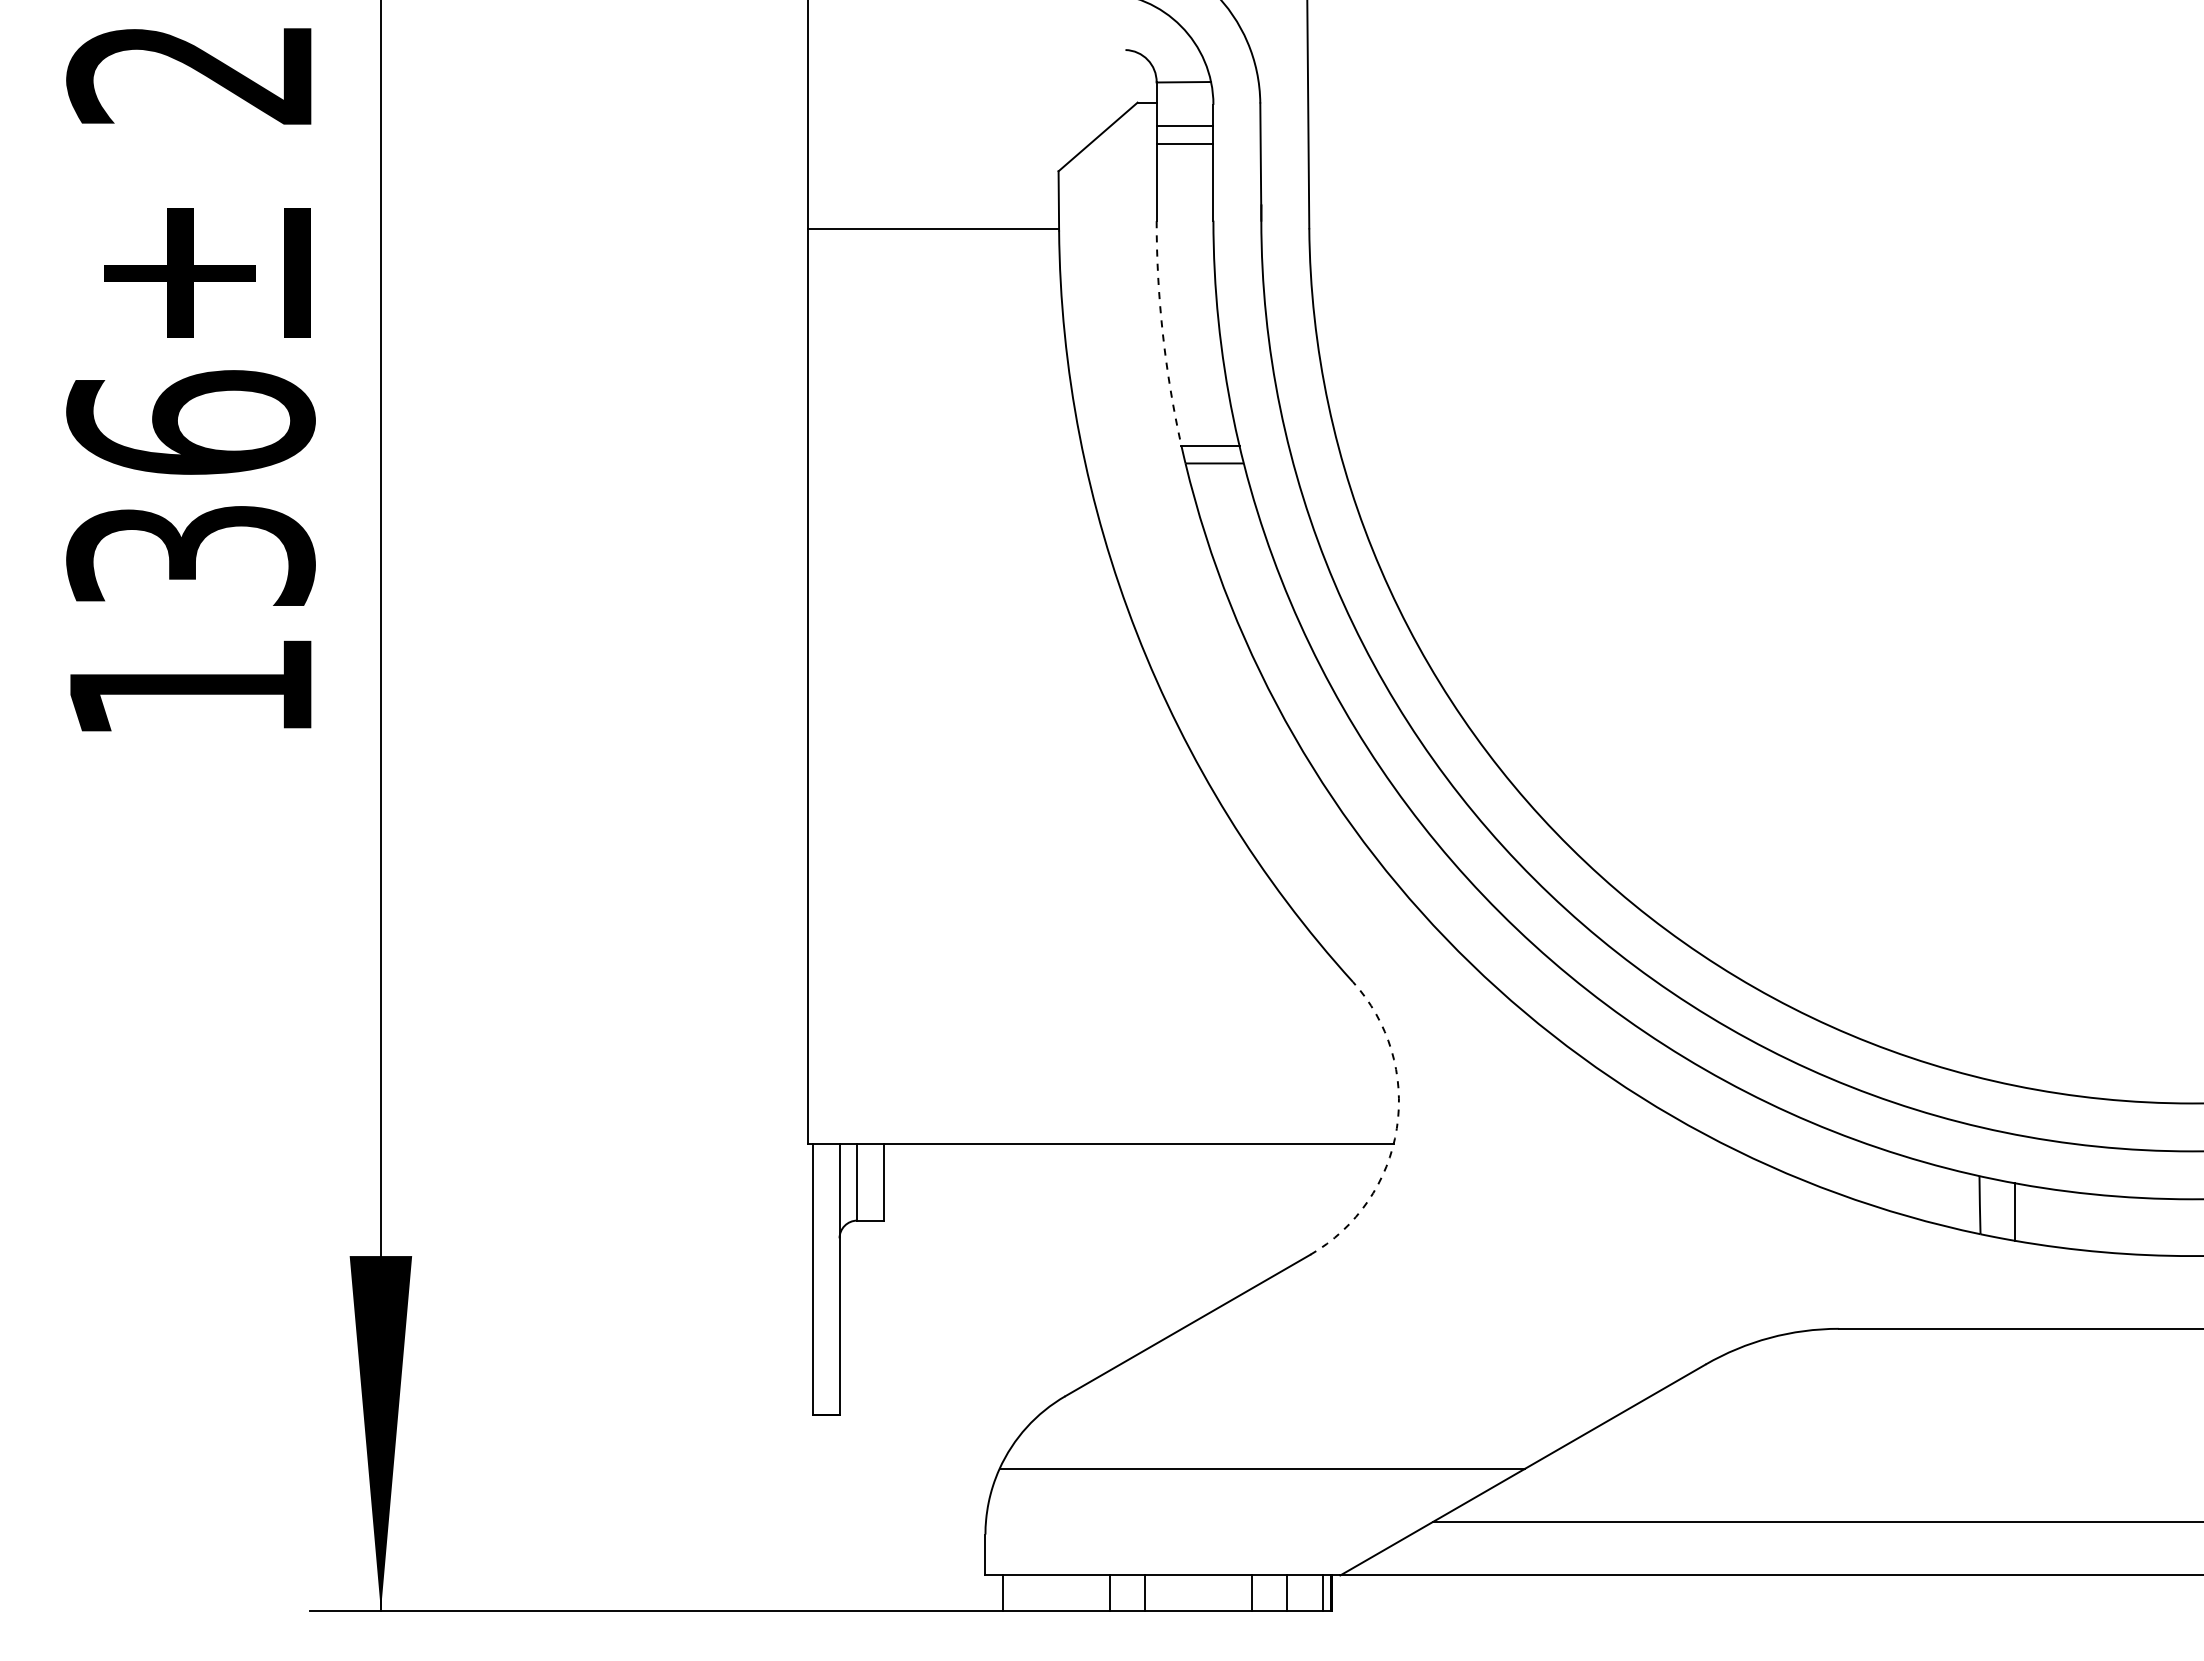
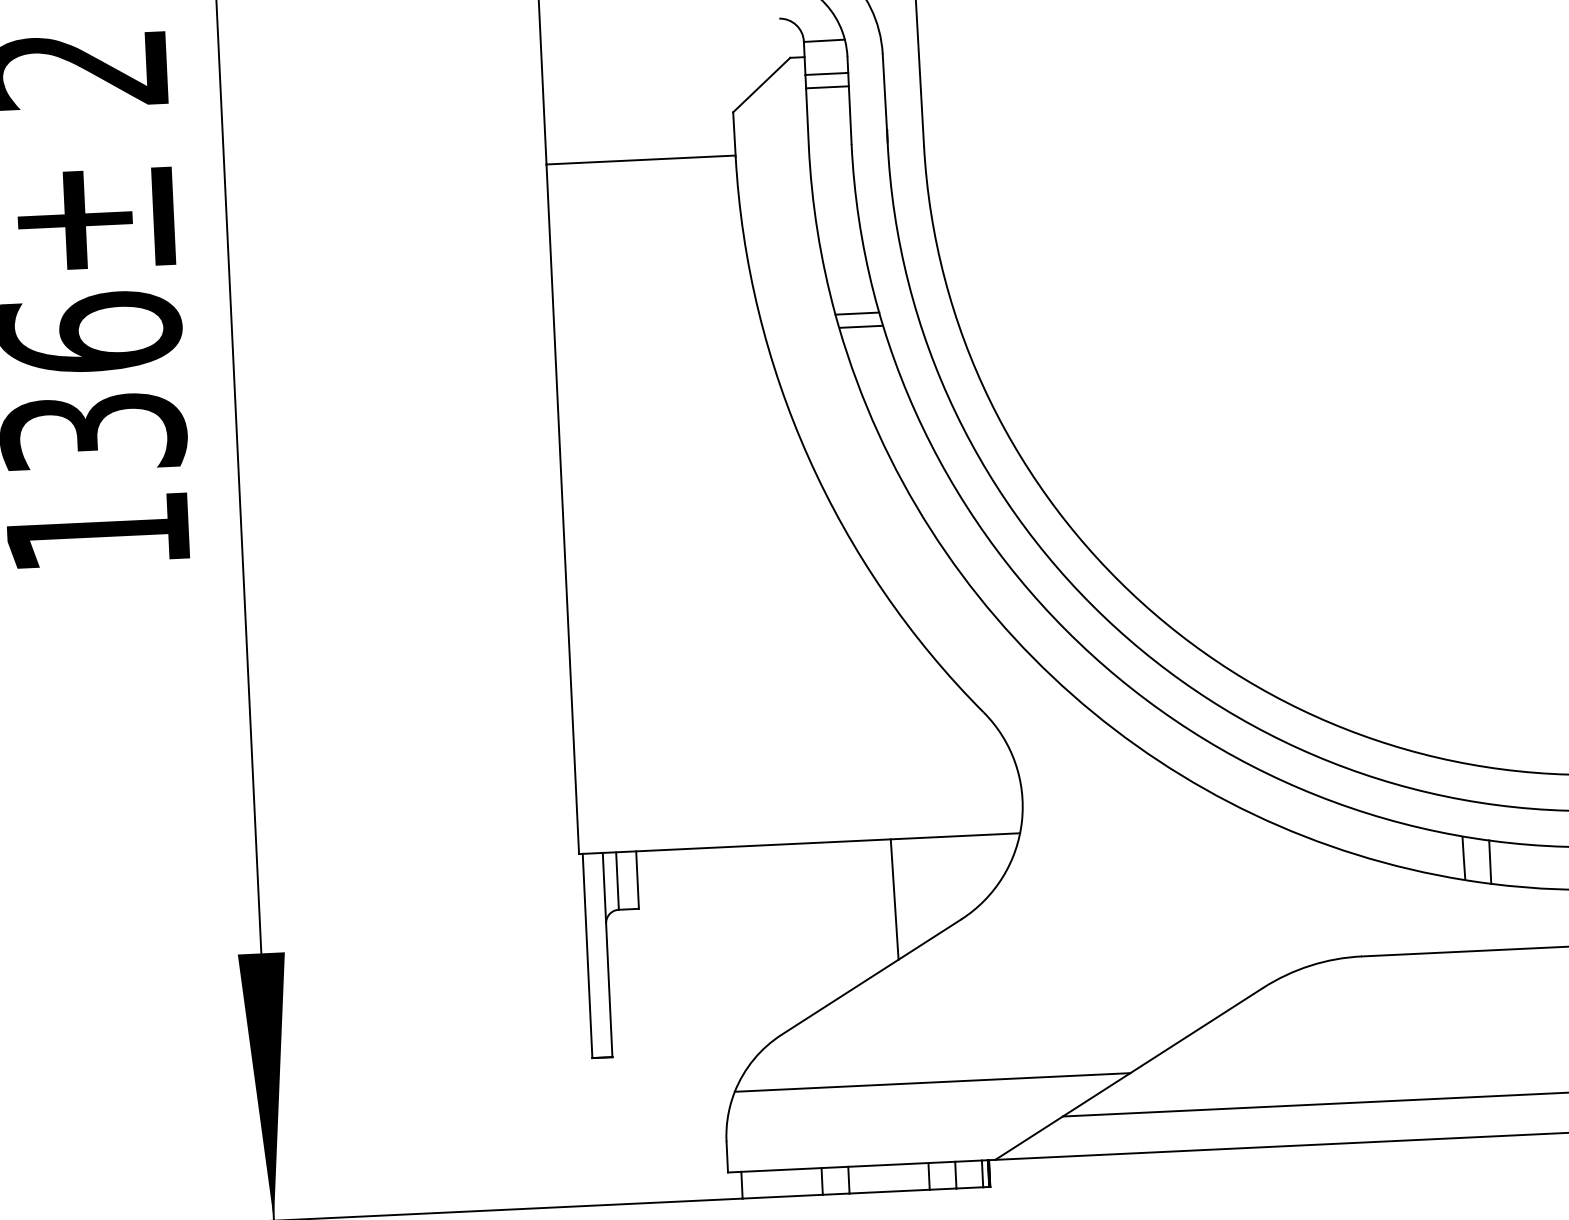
arc: (1162, 334) -> (817, 231), dashed -> solid
arc: (1396, 1128) -> (1021, 821), dashed -> solid
line: (1222, 1224) -> (894, 899), added

